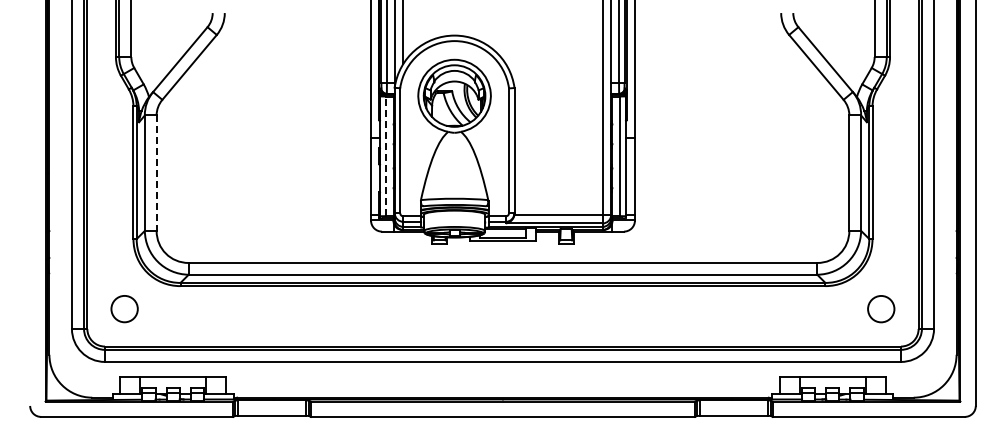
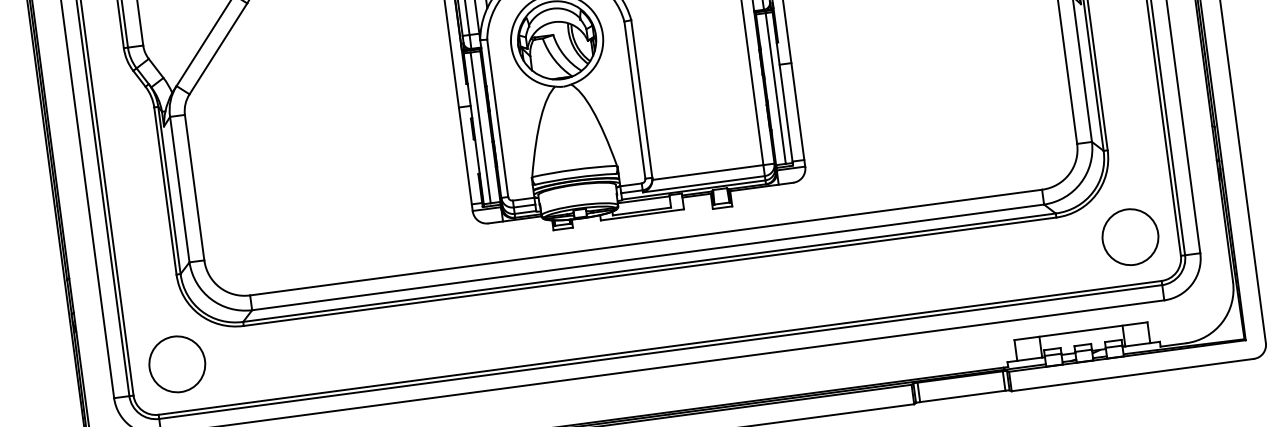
line: (385, 156) -> (480, 128), dashed -> solid
line: (156, 173) -> (194, 188), dashed -> solid
circle: (124, 308) -> (176, 363), size x1.67
circle: (881, 309) -> (1130, 237), size x1.67

